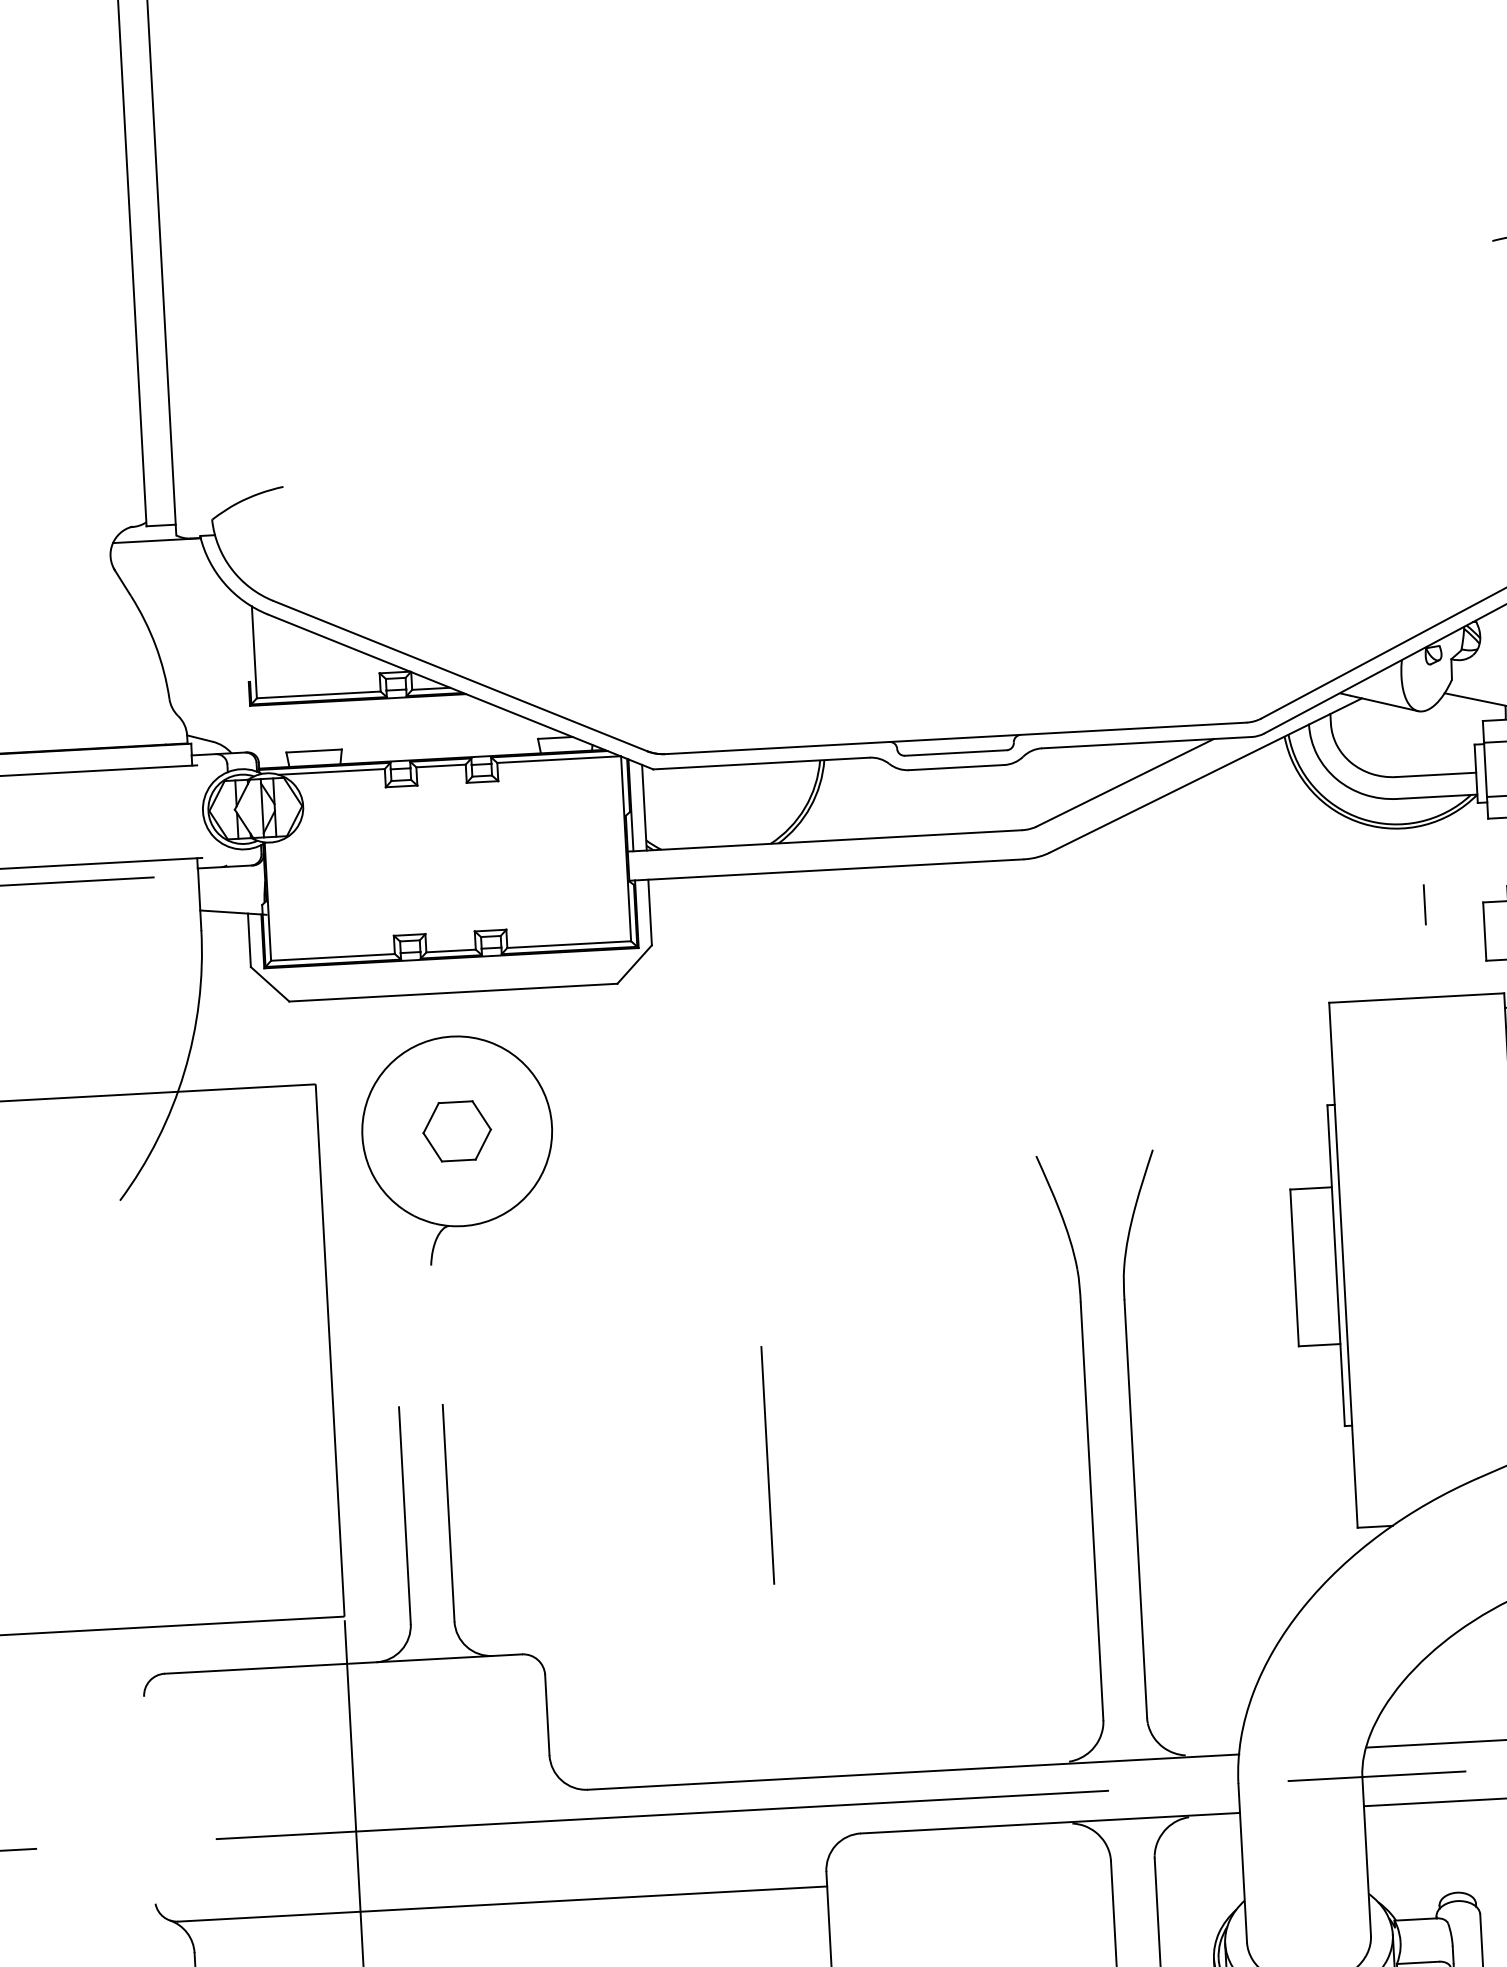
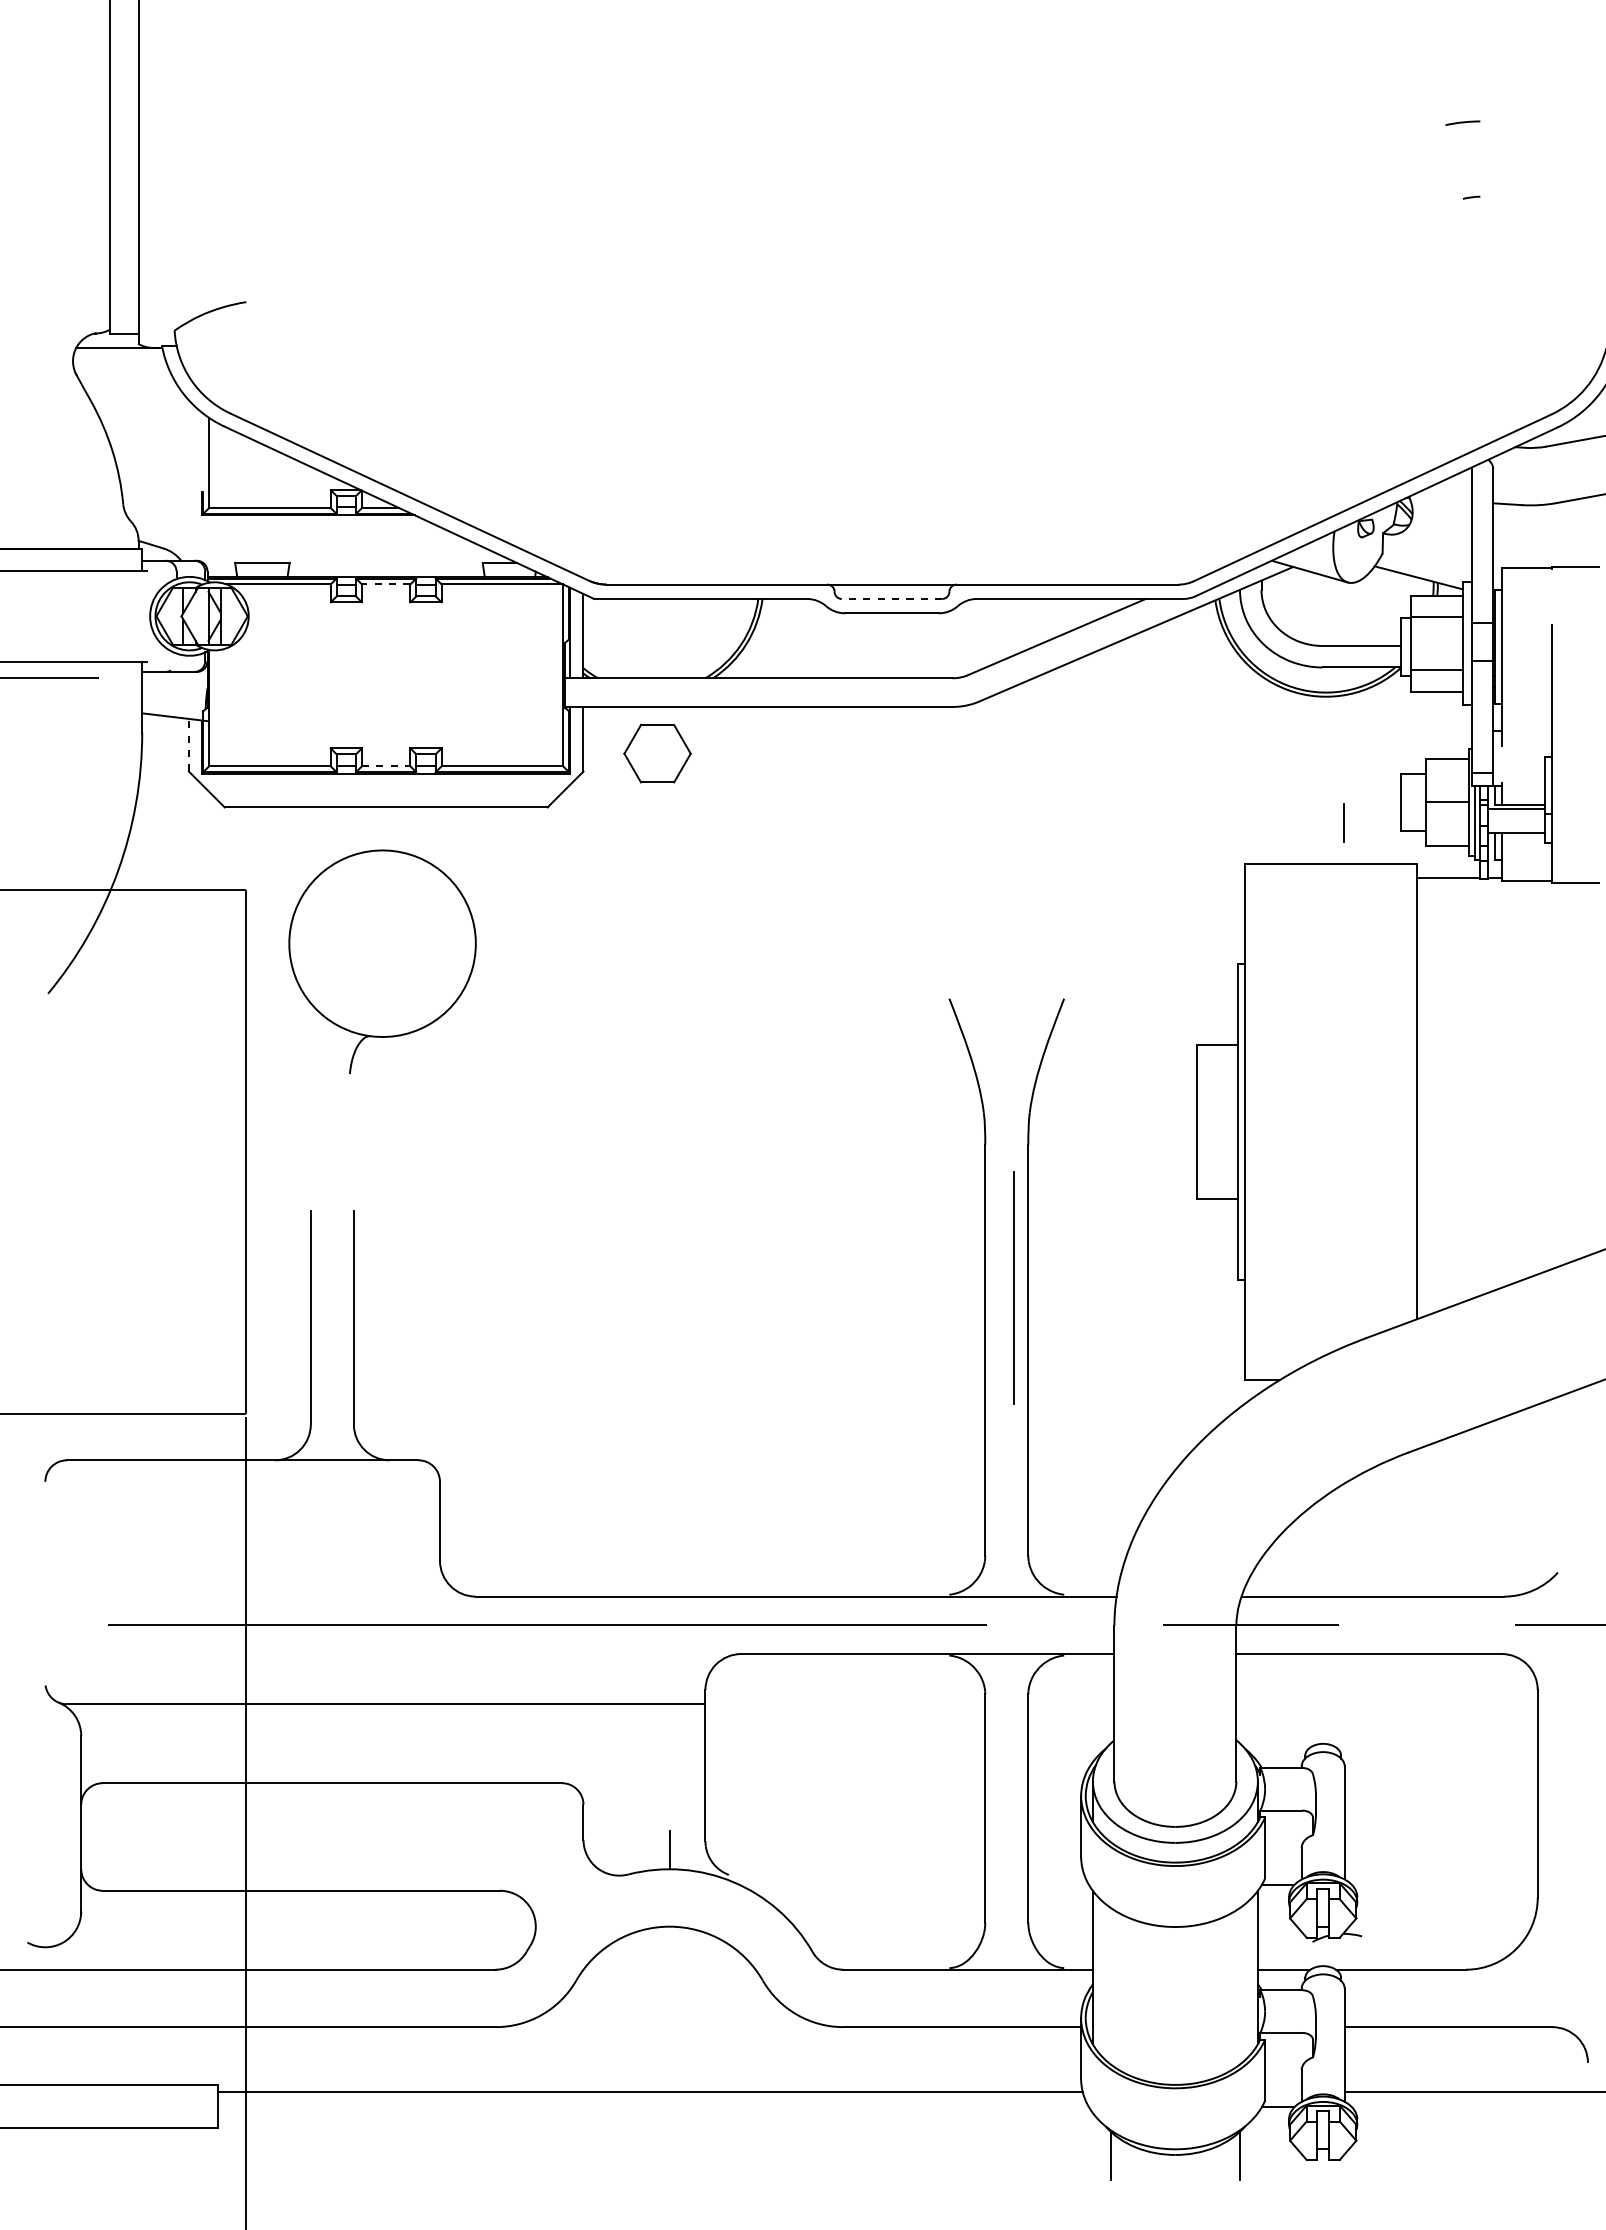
line: (955, 752) -> (891, 598), solid -> dashed
line: (440, 766) -> (385, 584), solid -> dashed
line: (1424, 904) -> (1343, 822), moved
line: (249, 939) -> (188, 744), solid -> dashed
line: (451, 951) -> (386, 766), solid -> dashed
part: (457, 1131) -> (657, 753), moved
line: (767, 1464) -> (1013, 1287), moved

